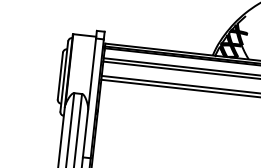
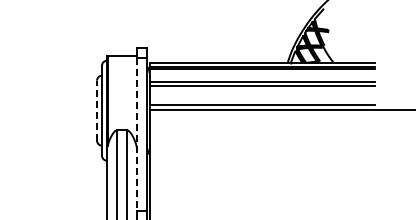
line: (60, 76) -> (97, 110), solid -> dashed
line: (89, 98) -> (137, 134), solid -> dashed

